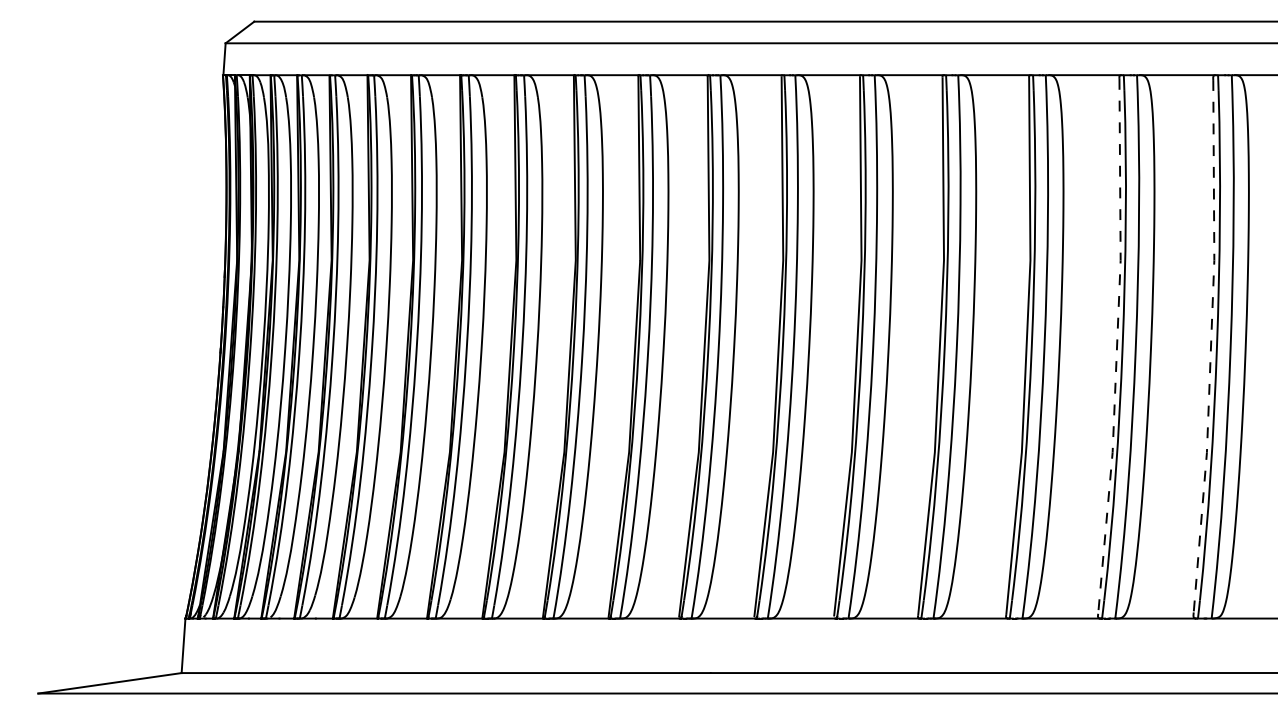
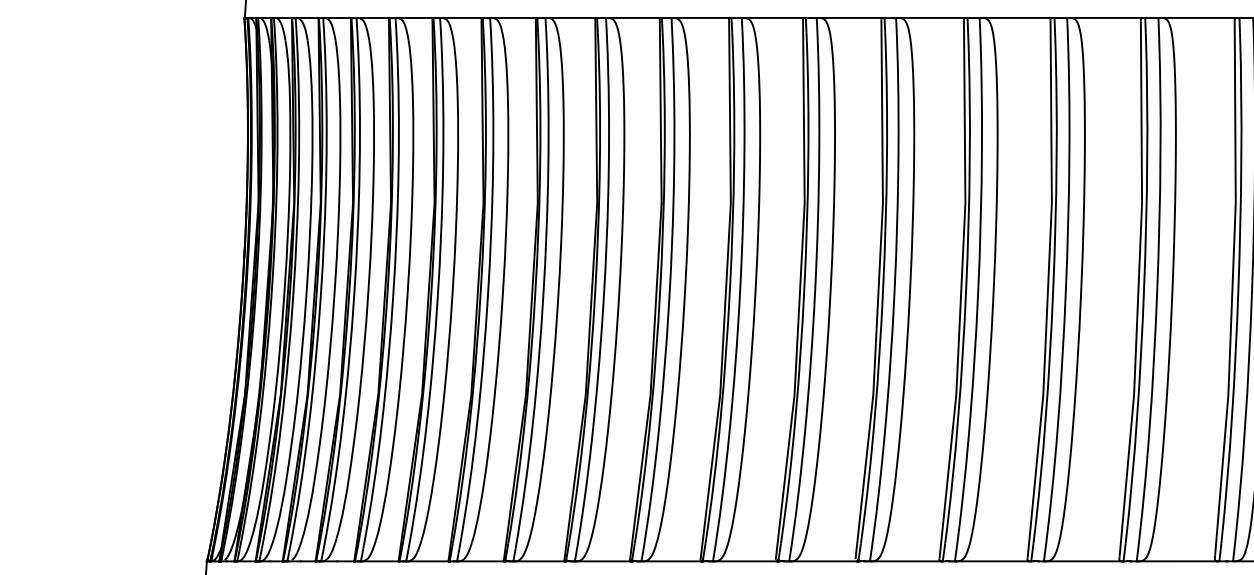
line: (1117, 347) -> (1138, 290), dashed -> solid
line: (1210, 347) -> (1231, 290), dashed -> solid

